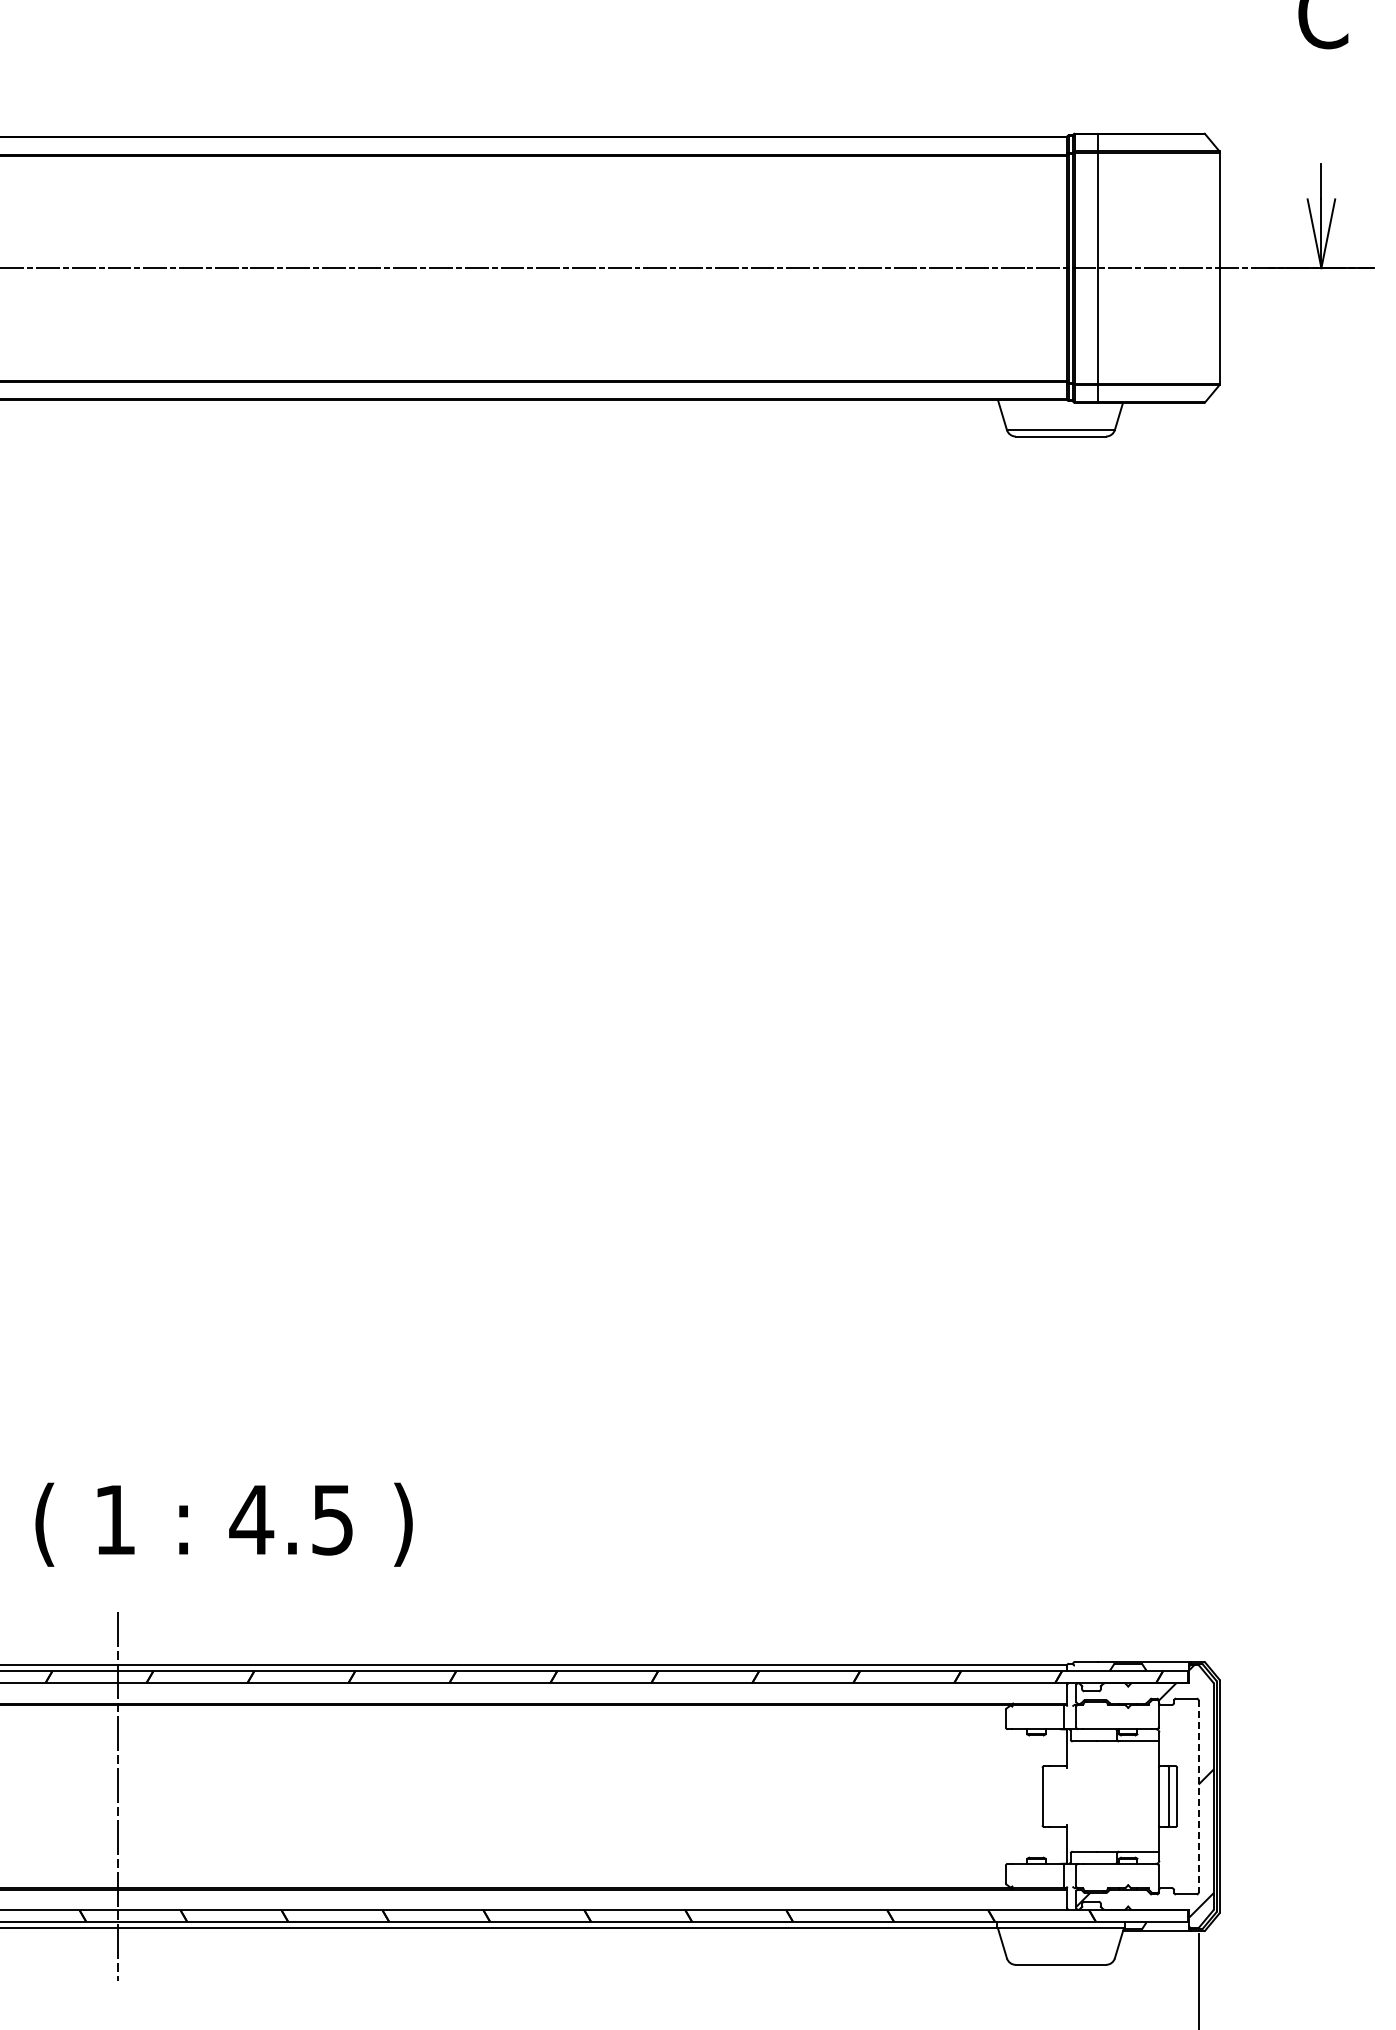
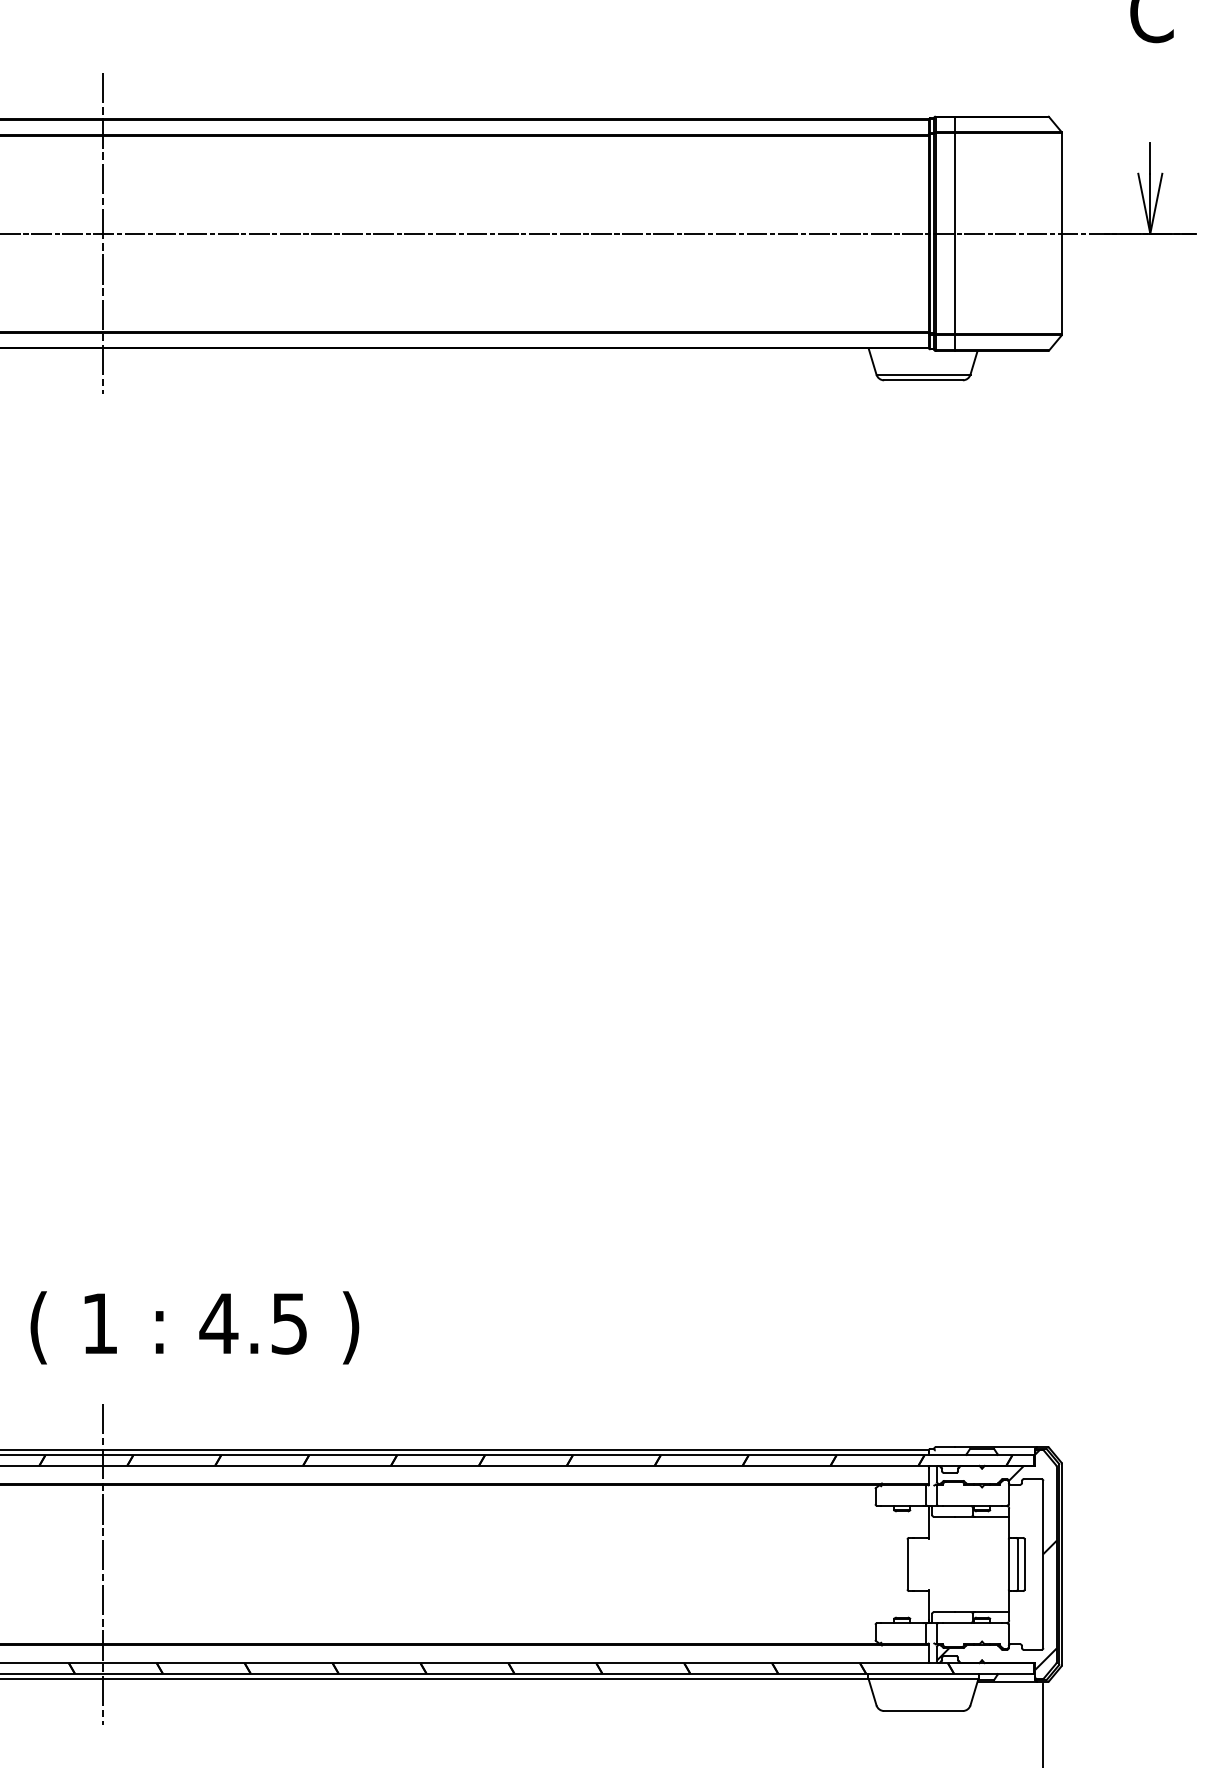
line: (118, 267) -> (102, 233), added
line: (1198, 1797) -> (1043, 1565), dashed -> solid

